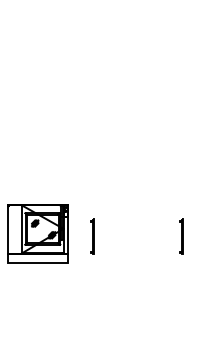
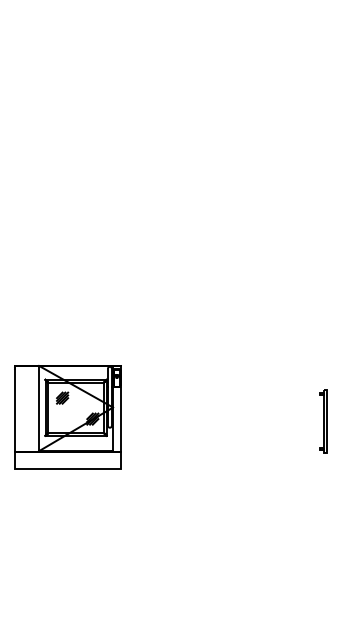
line: (92, 236) -> (164, 421), removed

